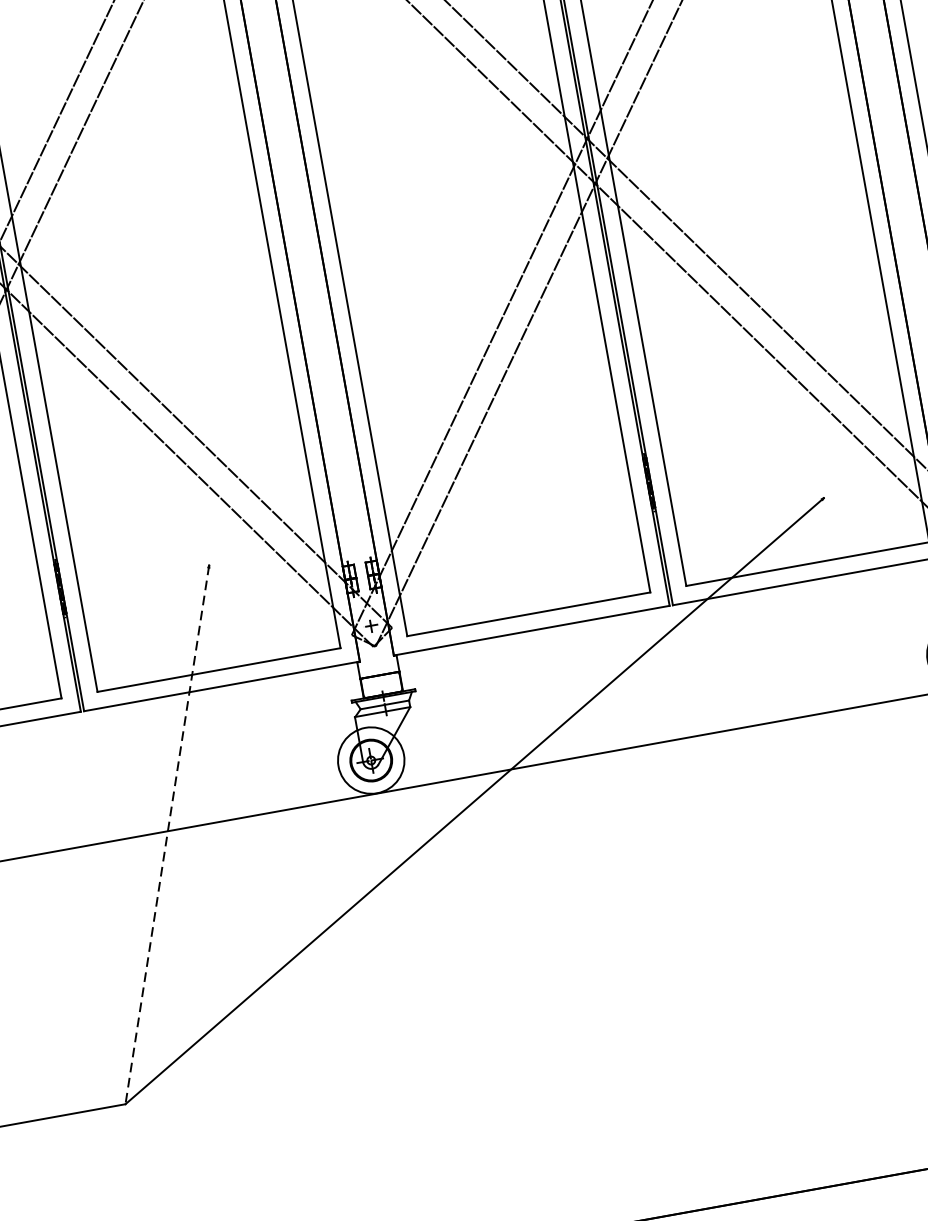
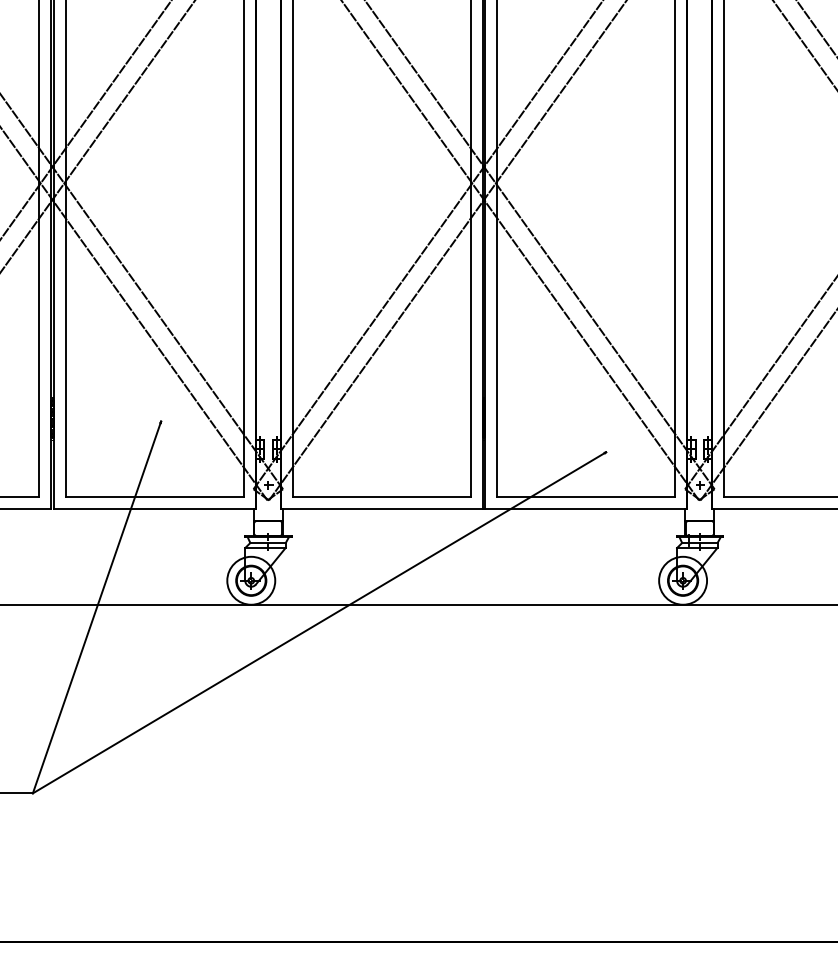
line: (168, 834) -> (97, 607), dashed -> solid

